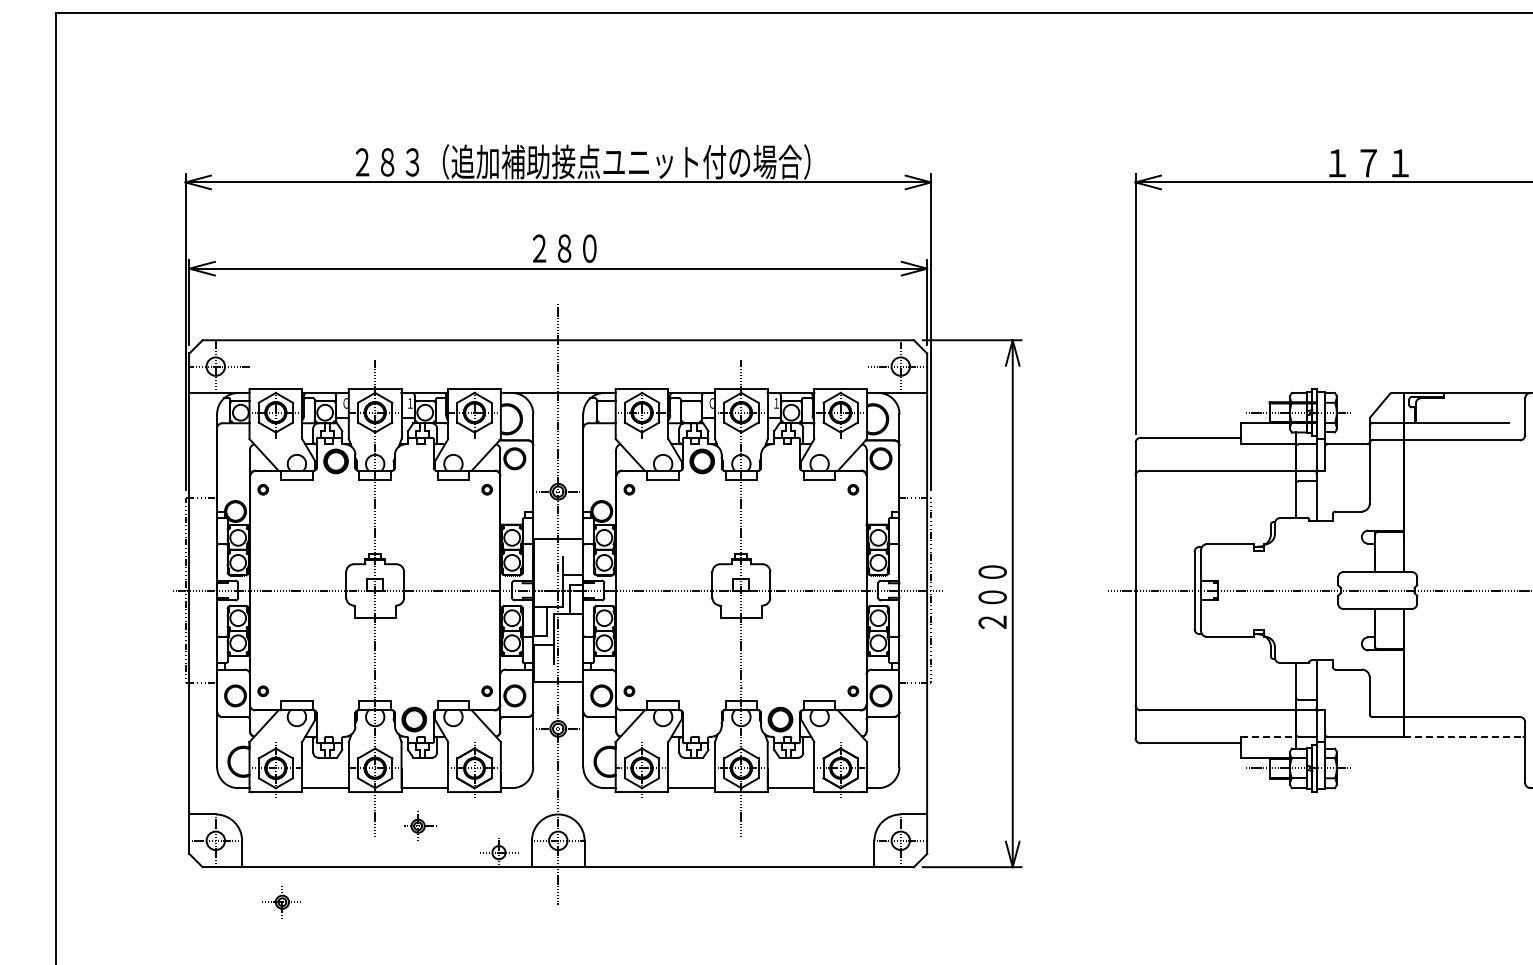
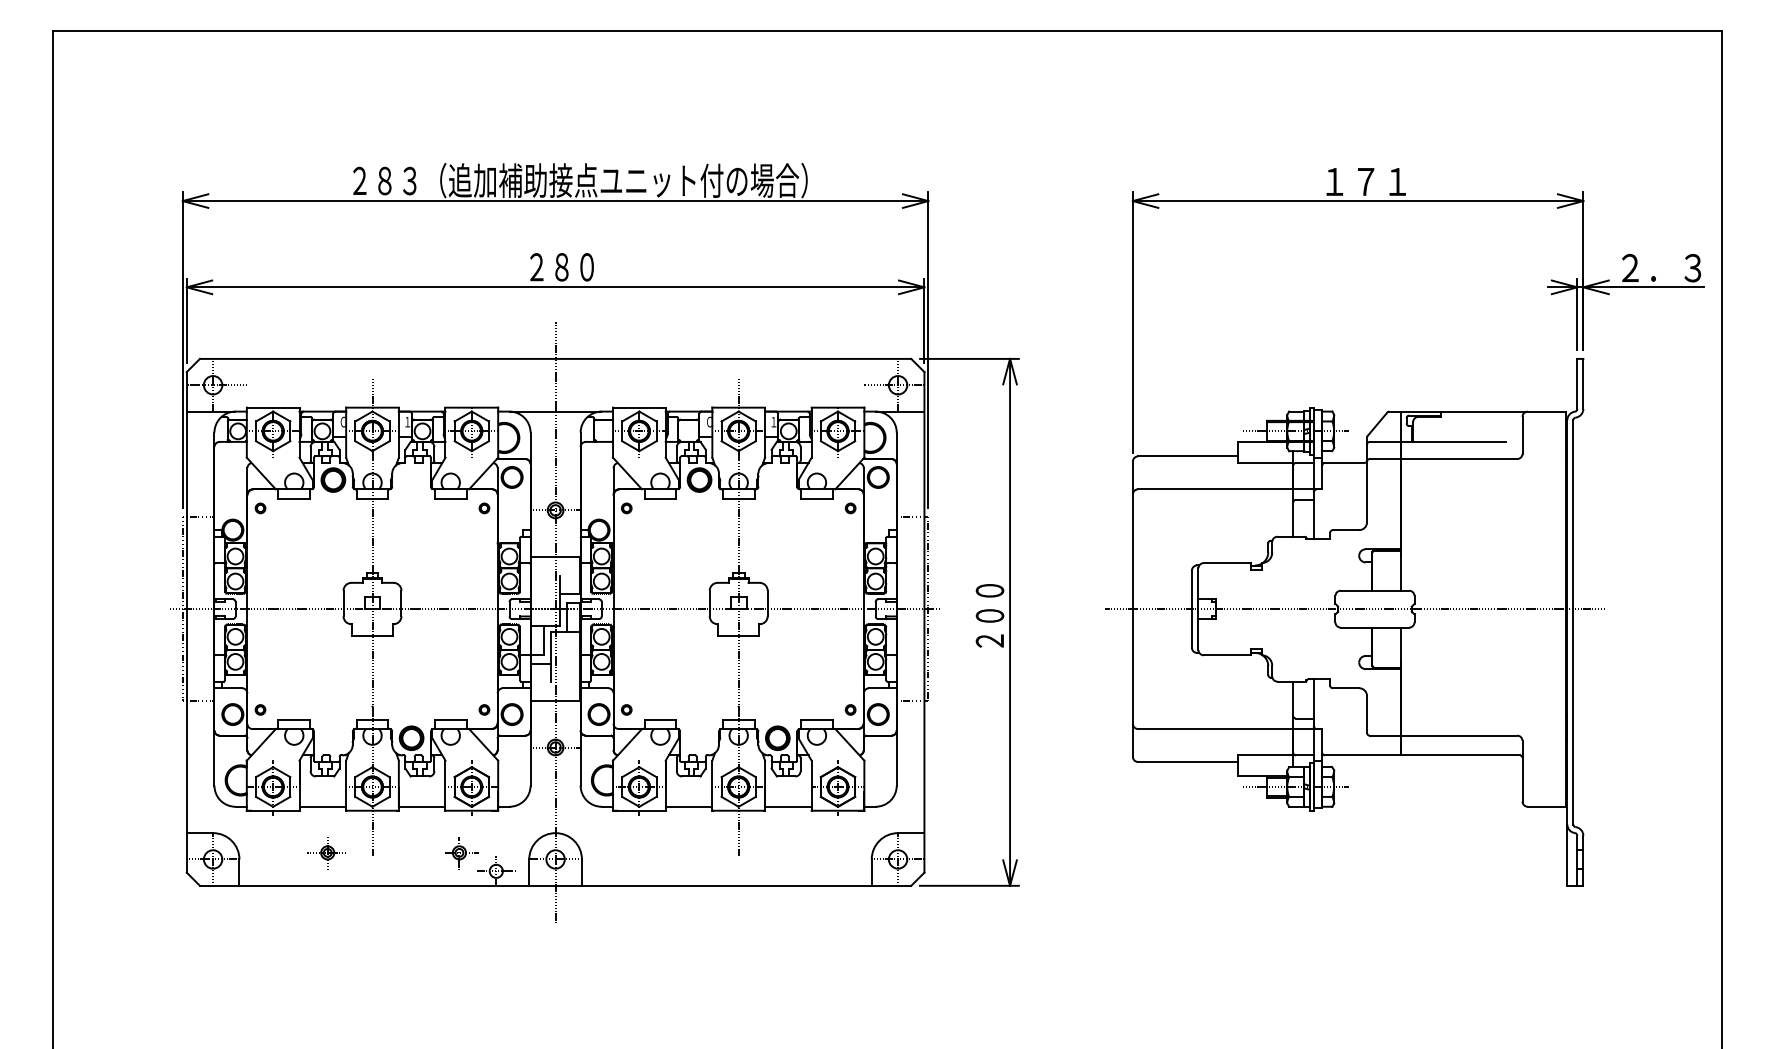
line: (1268, 736) -> (1265, 755), dashed -> solid
line: (1464, 736) -> (1461, 755), dashed -> solid
part: (420, 826) -> (461, 853), moved
part: (281, 902) -> (326, 853), moved

